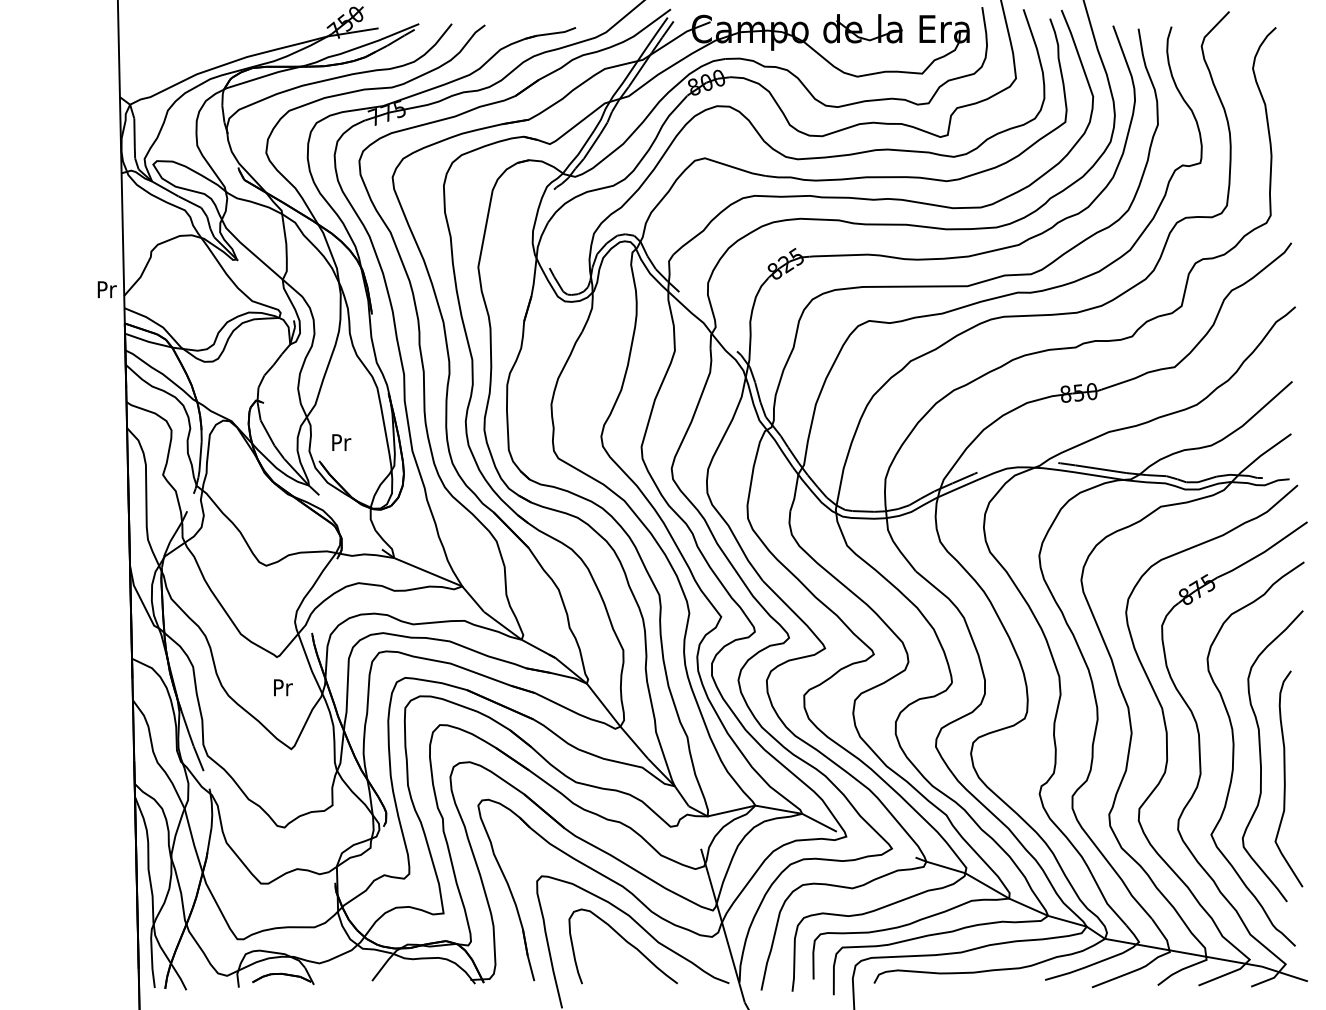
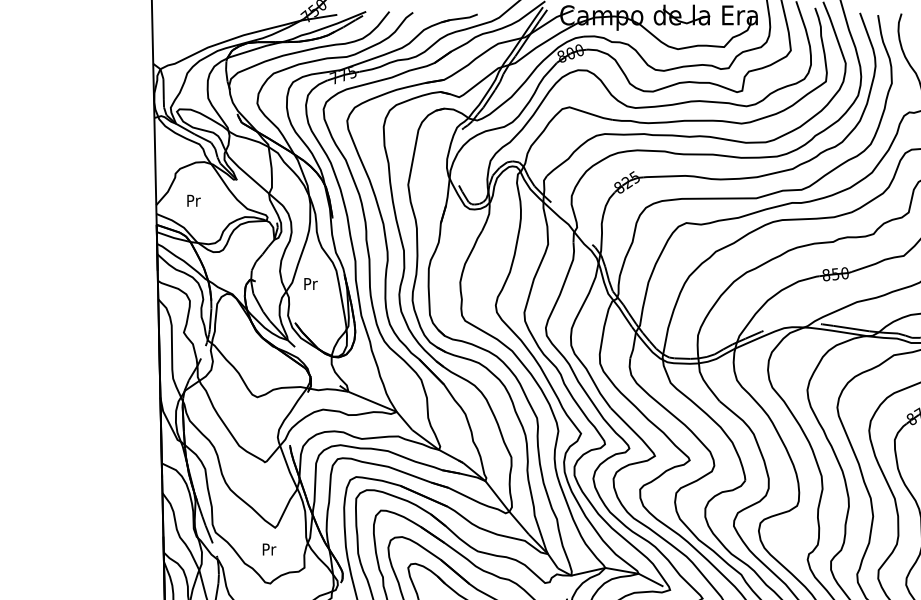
text: (106, 289) -> (193, 200), moved
text: (341, 442) -> (310, 283), moved
text: (283, 687) -> (269, 549), moved

